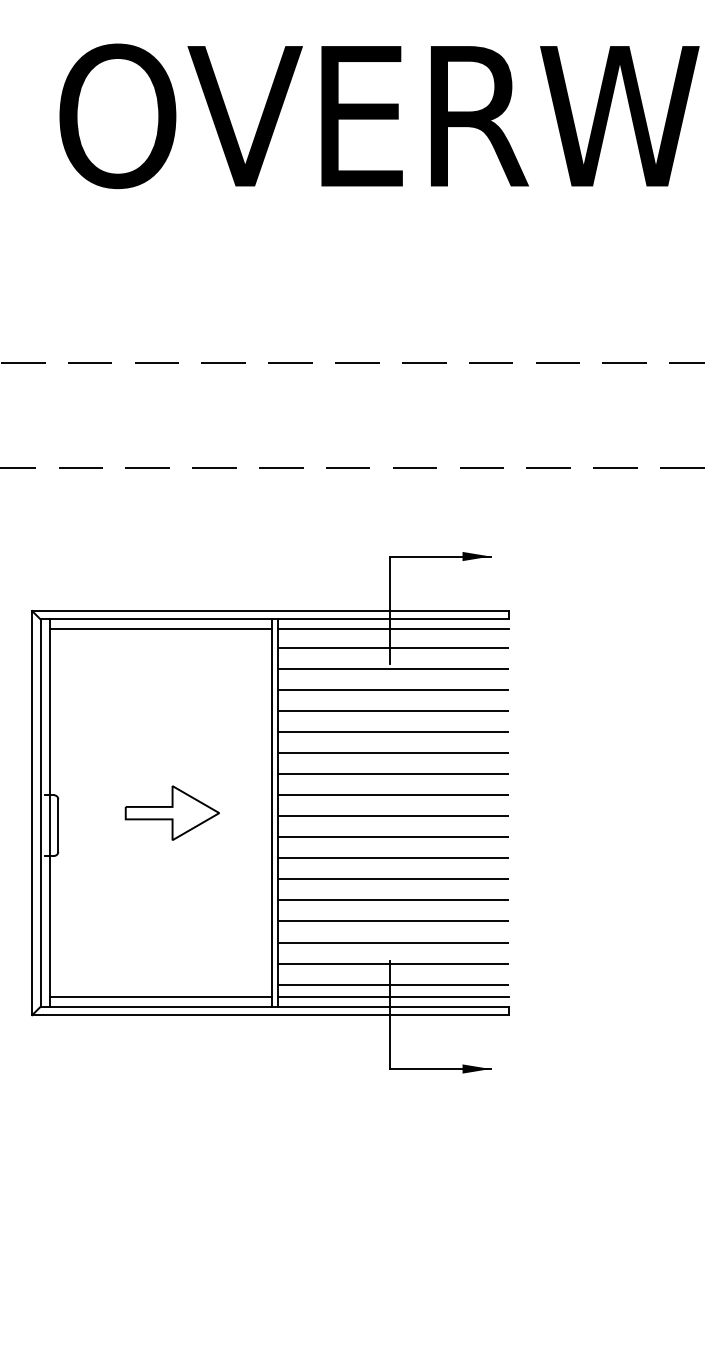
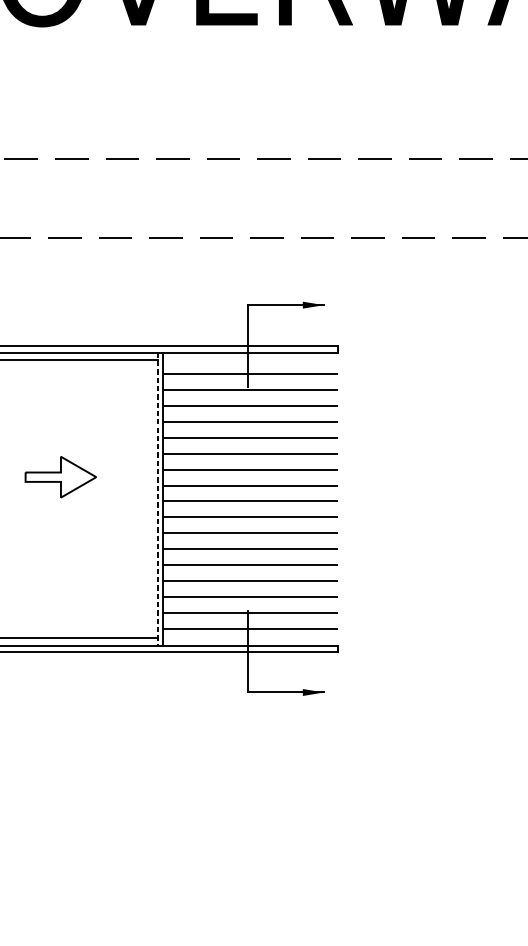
line: (392, 629) -> (249, 360), removed
part: (171, 812) -> (60, 476), moved
line: (271, 813) -> (158, 499), solid -> dashed
line: (392, 997) -> (249, 638), removed

